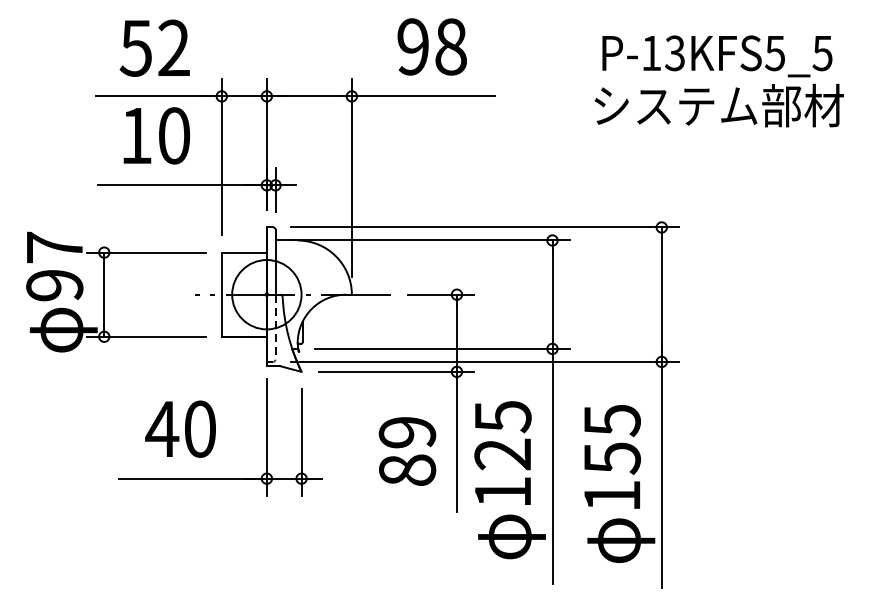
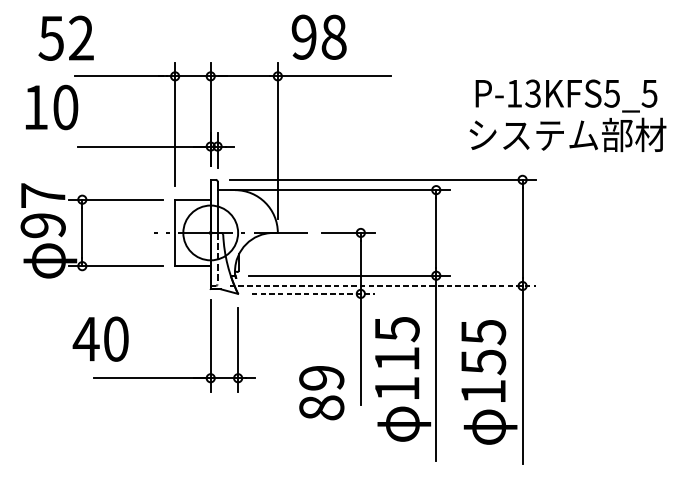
text: (431, 46) -> (318, 36), moved
text: (154, 47) -> (65, 37), moved
text: (718, 81) -> (567, 115), moved
text: (156, 135) -> (51, 107), moved
line: (485, 361) -> (383, 285), solid -> dashed
line: (396, 371) -> (313, 293), solid -> dashed
text: (180, 428) -> (100, 338), moved
text: (407, 451) -> (321, 393), moved
text: (502, 454) -> (396, 359), 125 -> 115

